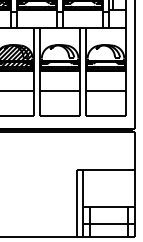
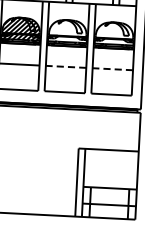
line: (60, 90) -> (66, 66), solid -> dashed
line: (105, 90) -> (112, 68), solid -> dashed

